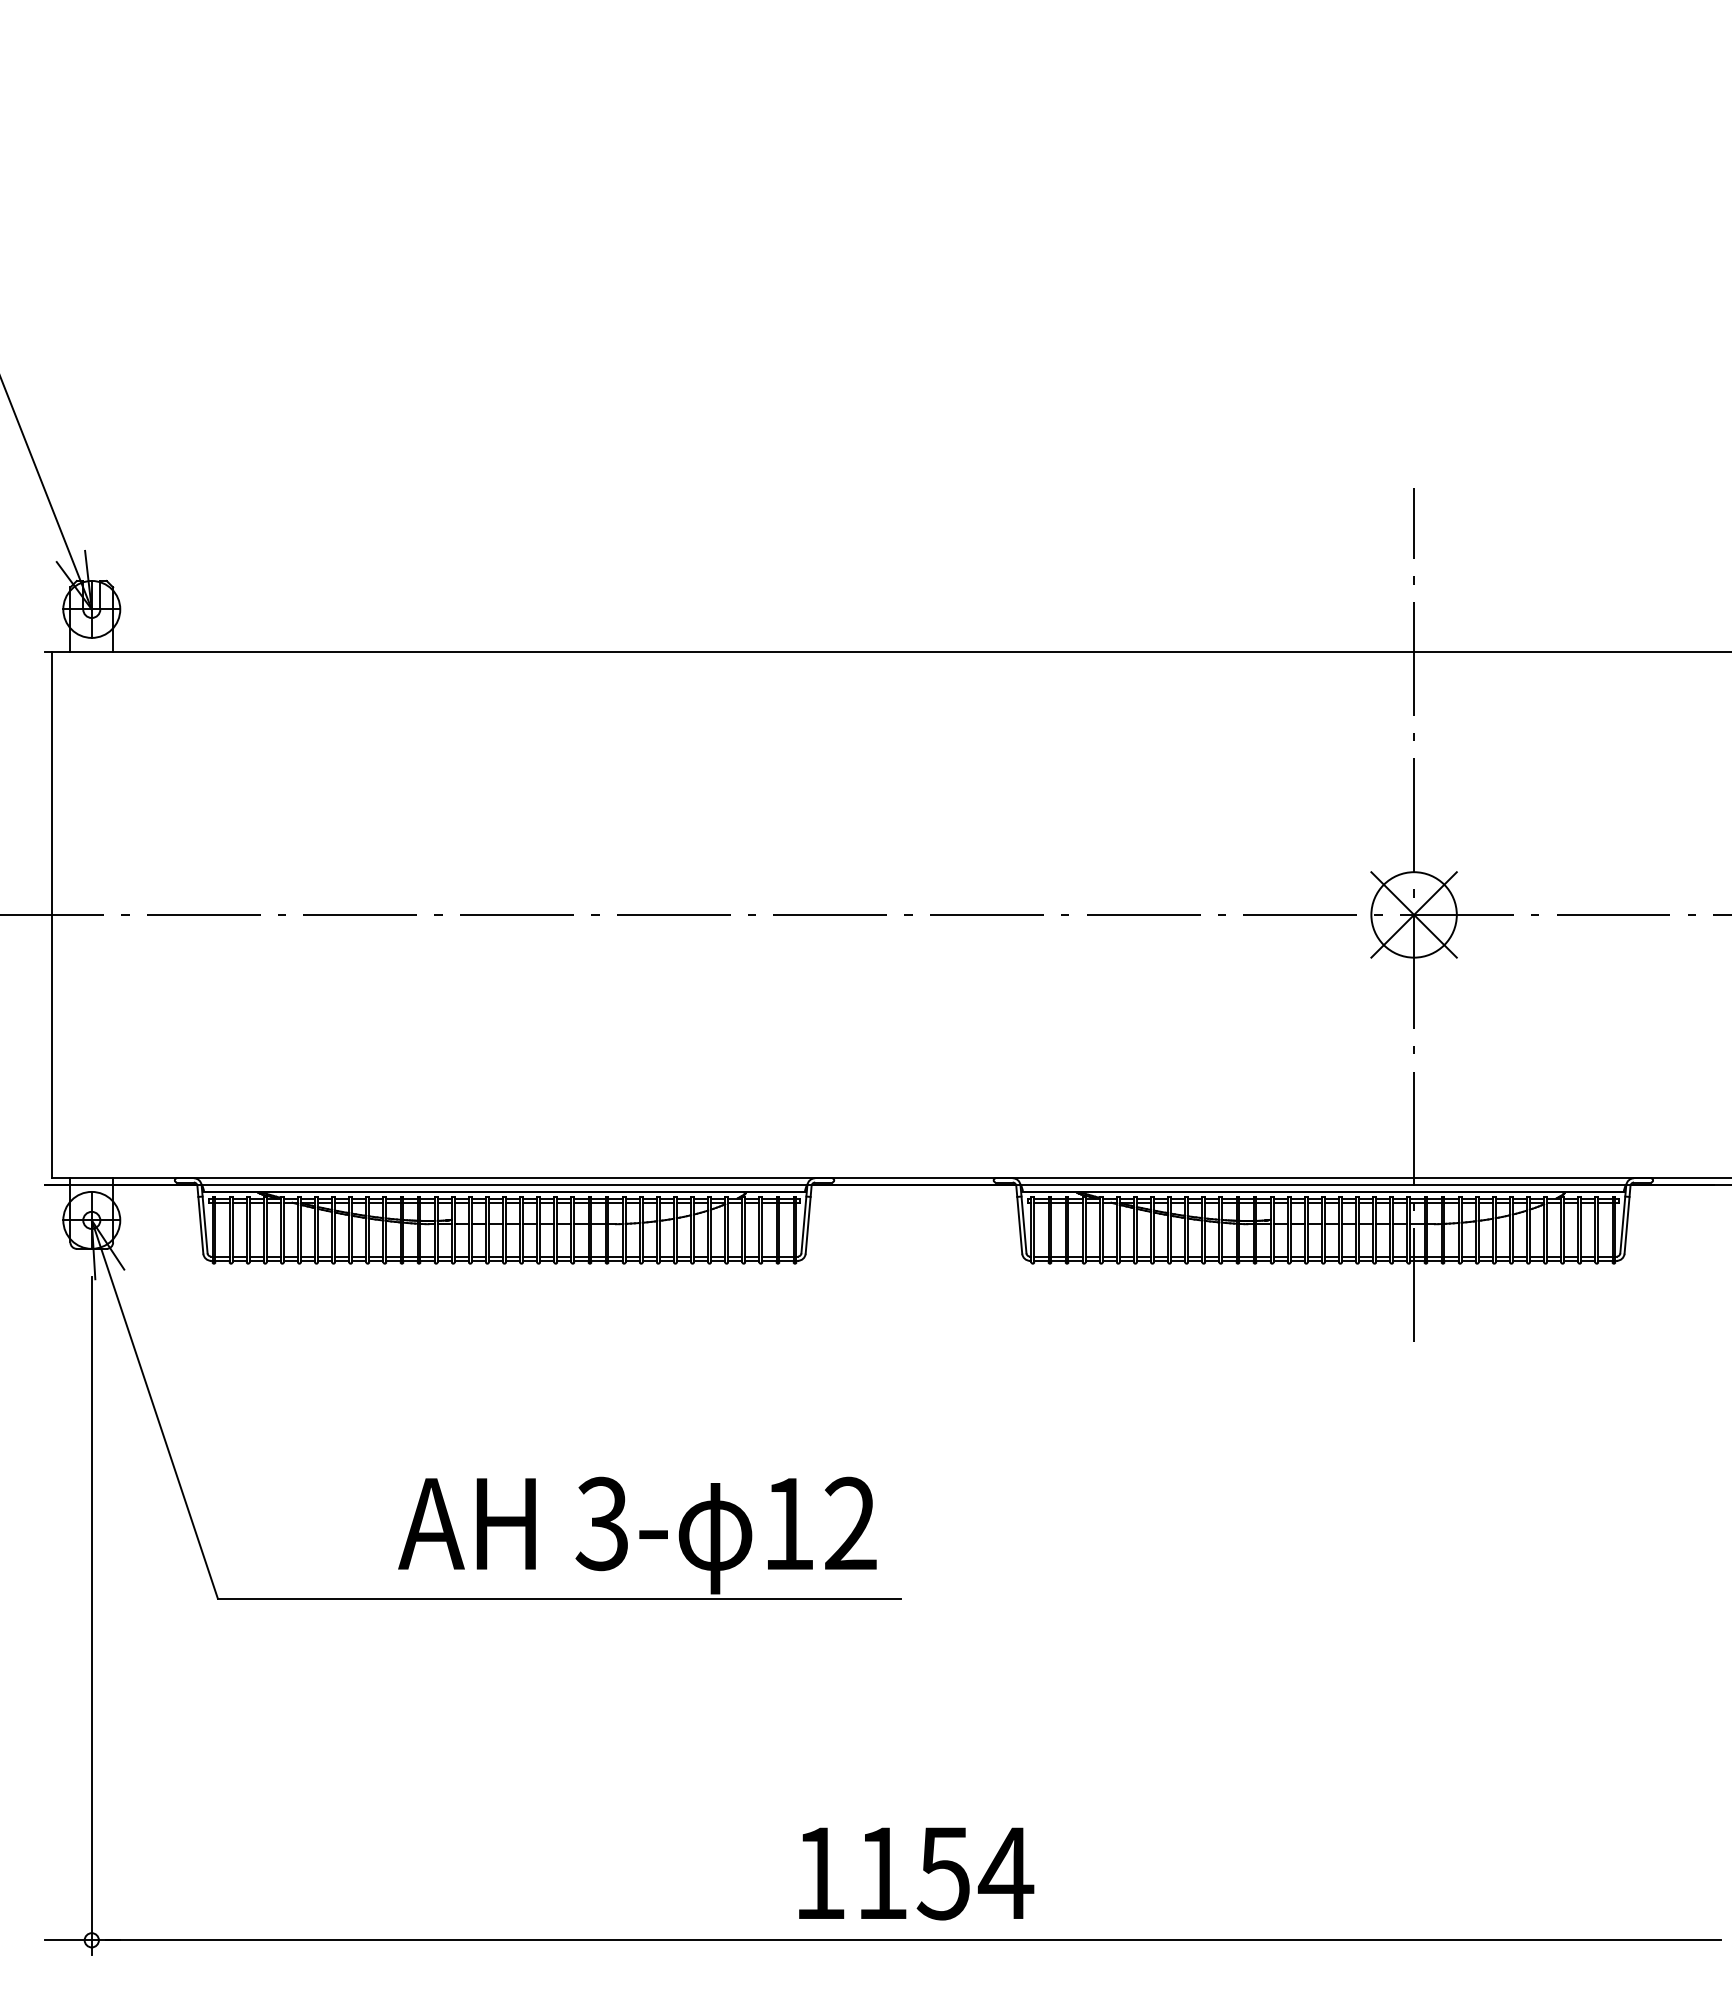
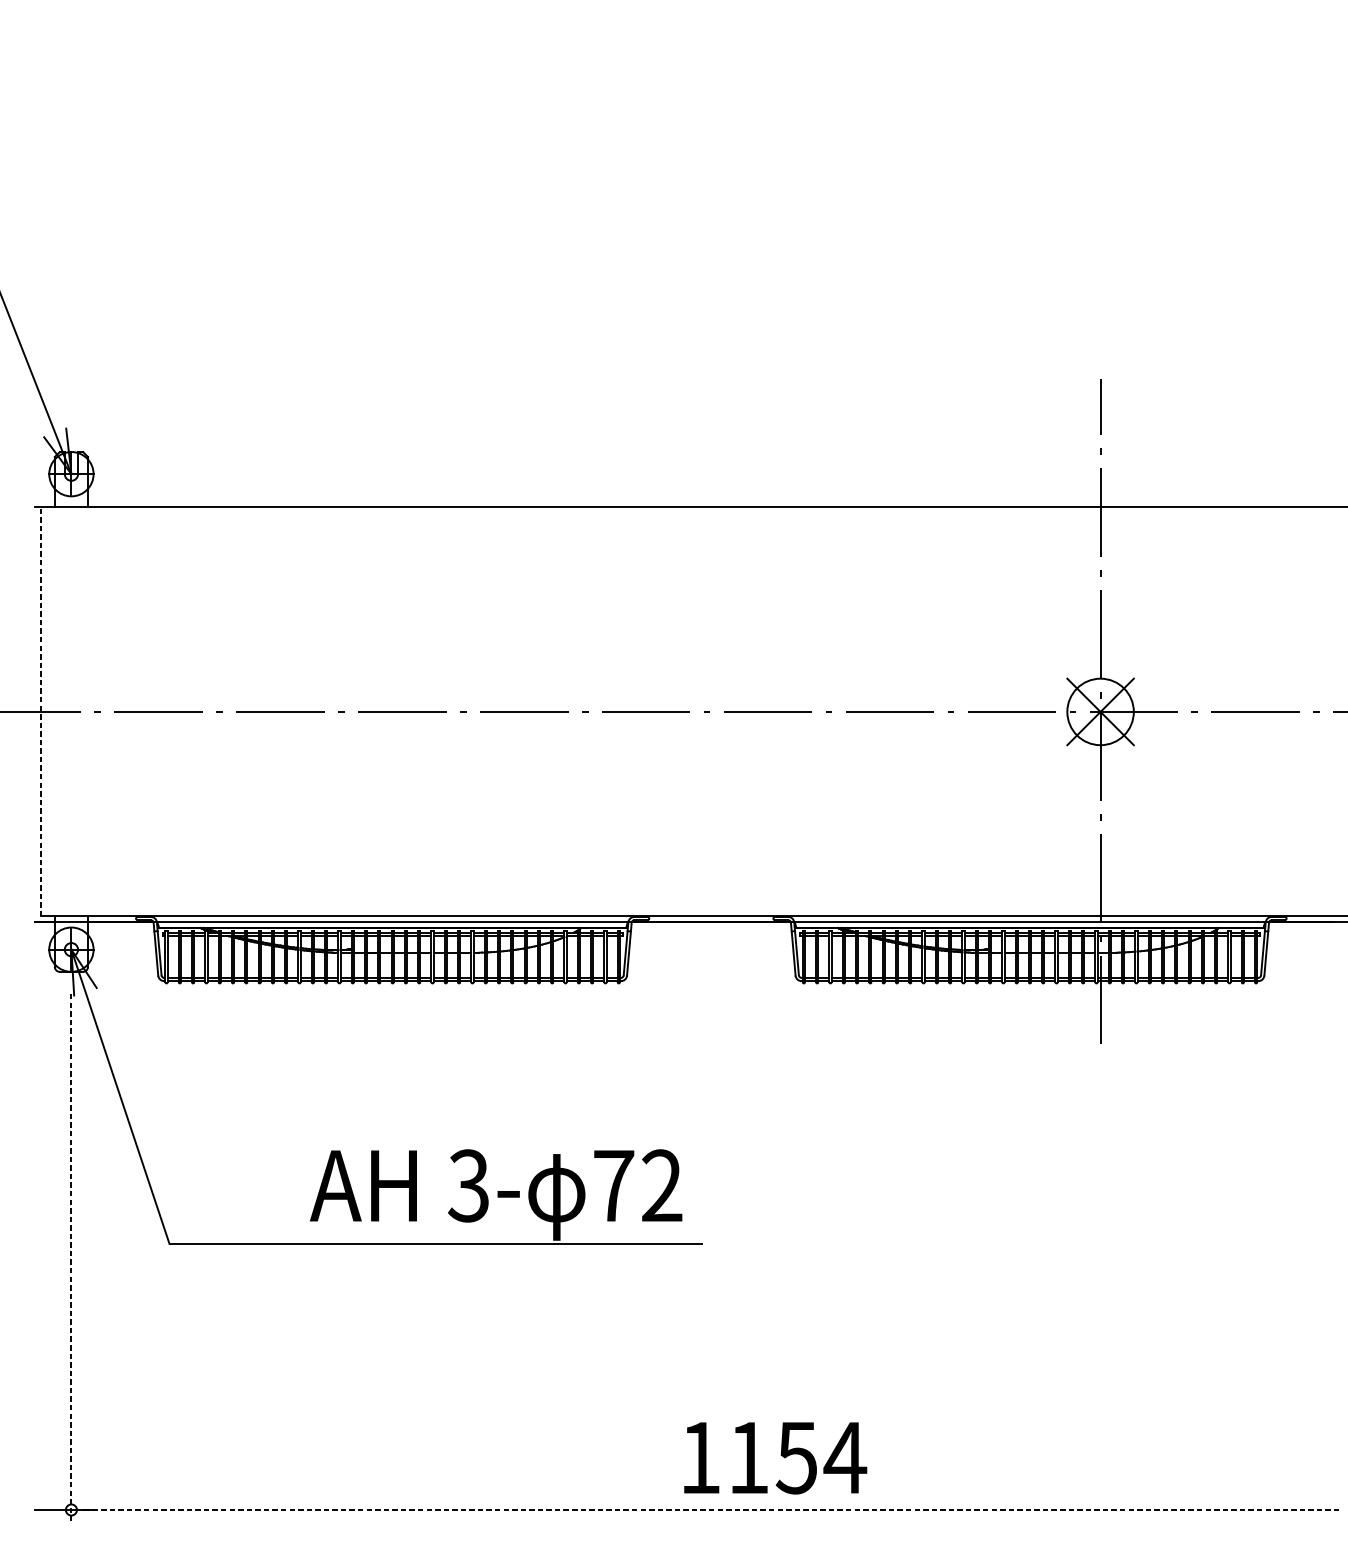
line: (52, 914) -> (40, 711), solid -> dashed
text: (788, 1523) -> (613, 1185), 12 -> 72
line: (91, 1615) -> (71, 1257), solid -> dashed
text: (916, 1873) -> (775, 1458), moved
line: (913, 1940) -> (710, 1510), solid -> dashed

